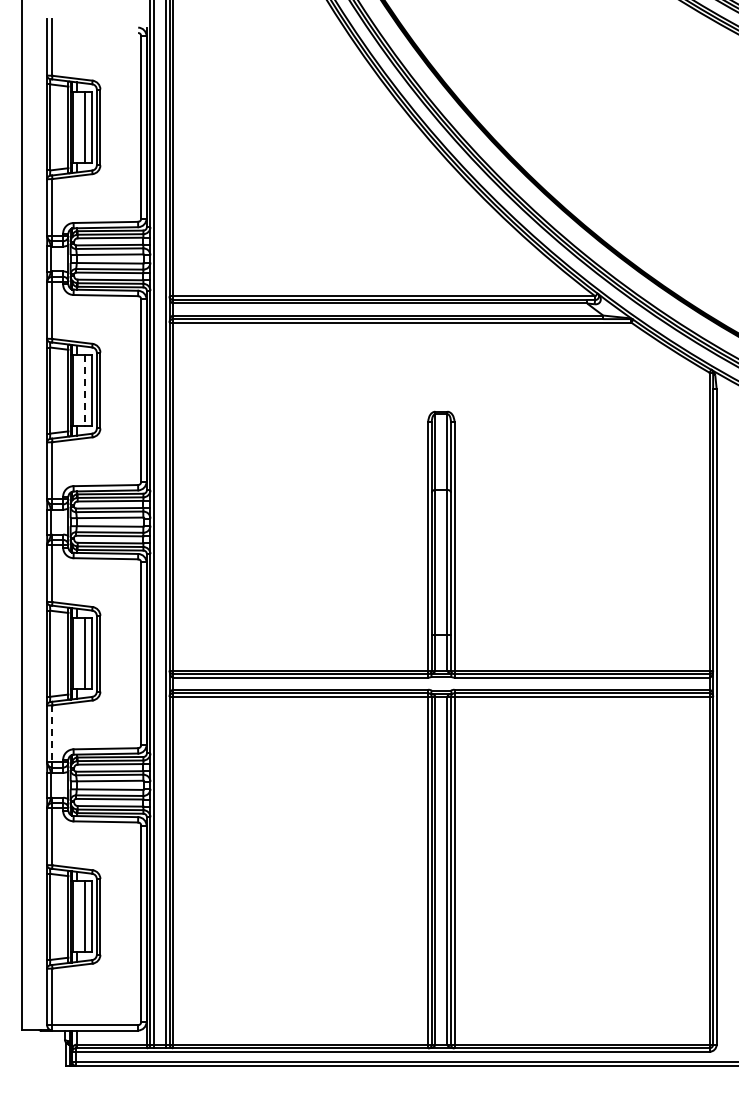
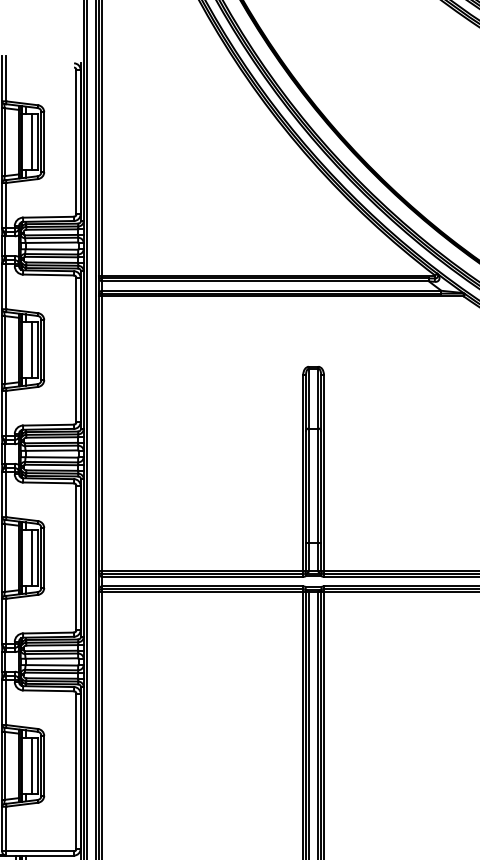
line: (84, 391) -> (31, 350), dashed -> solid
line: (52, 734) -> (6, 621), dashed -> solid

